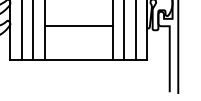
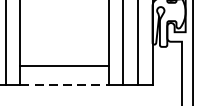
line: (78, 25) -> (64, 65), moved
line: (79, 59) -> (65, 84), solid -> dashed

